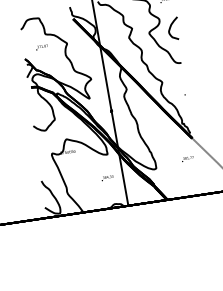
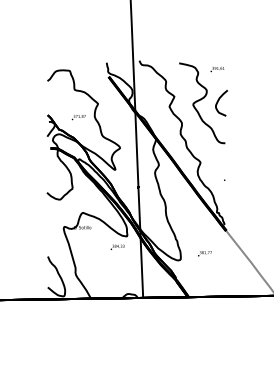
text: (41, 47) -> (78, 117), moved
text: (187, 158) -> (204, 253), moved
text: (107, 177) -> (117, 246), moved

